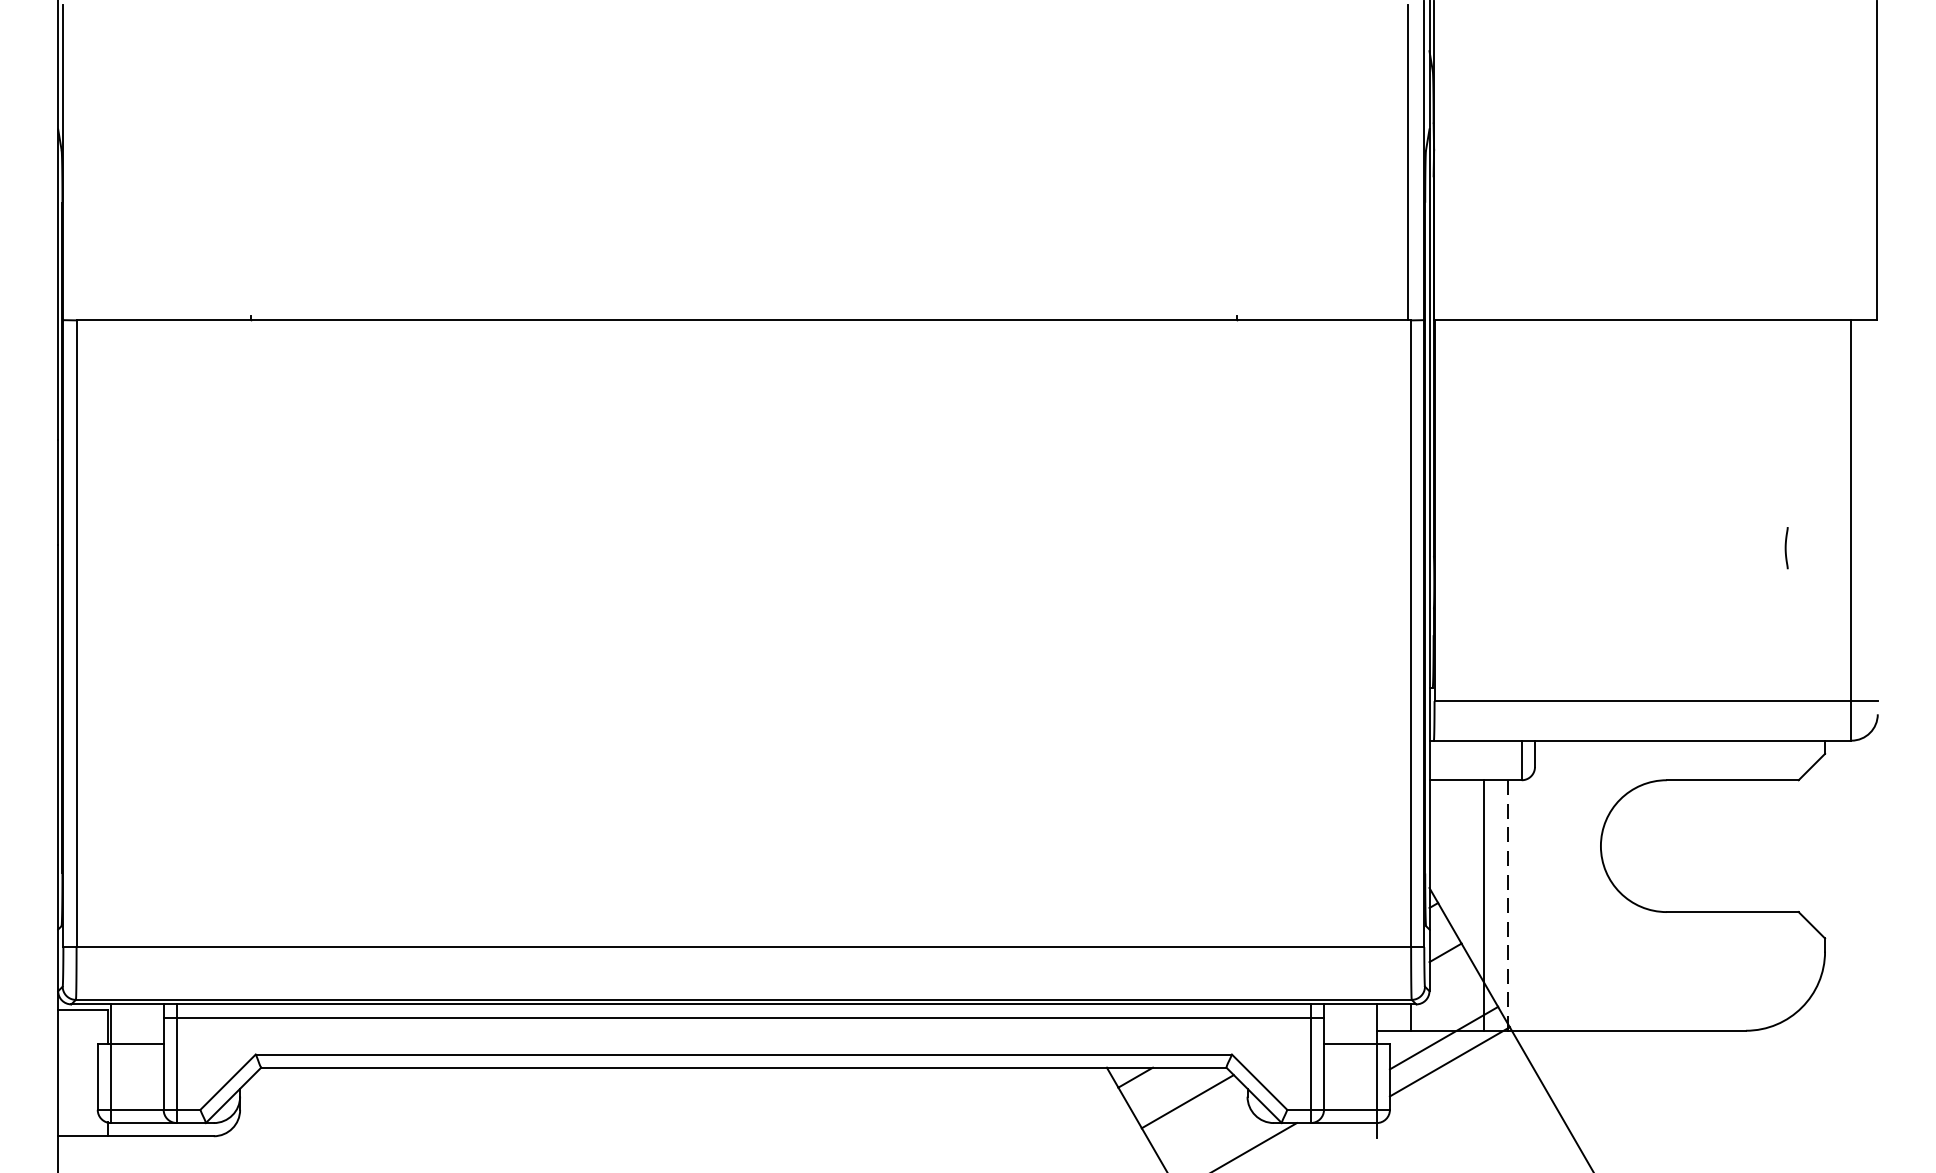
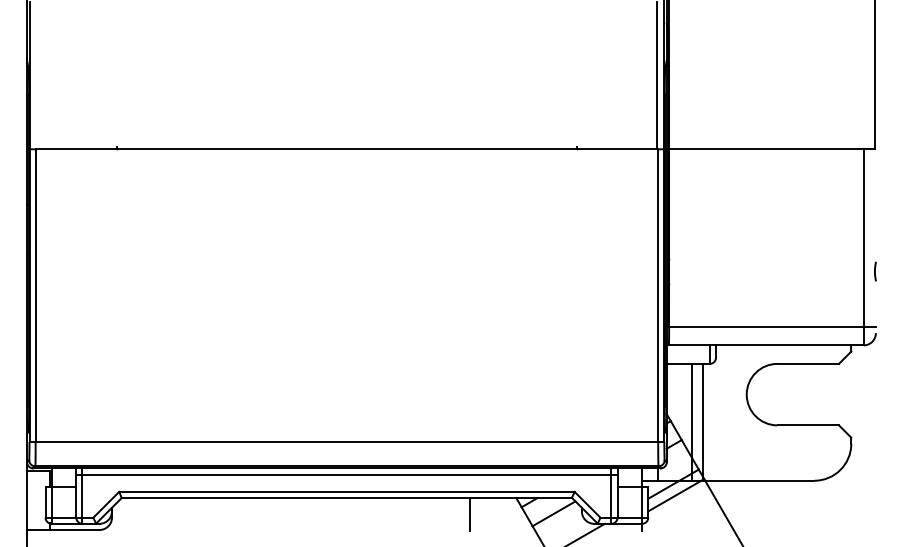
line: (1786, 547) -> (875, 271), moved
line: (1508, 905) -> (703, 422), dashed -> solid
line: (1006, 1100) -> (469, 513), added

